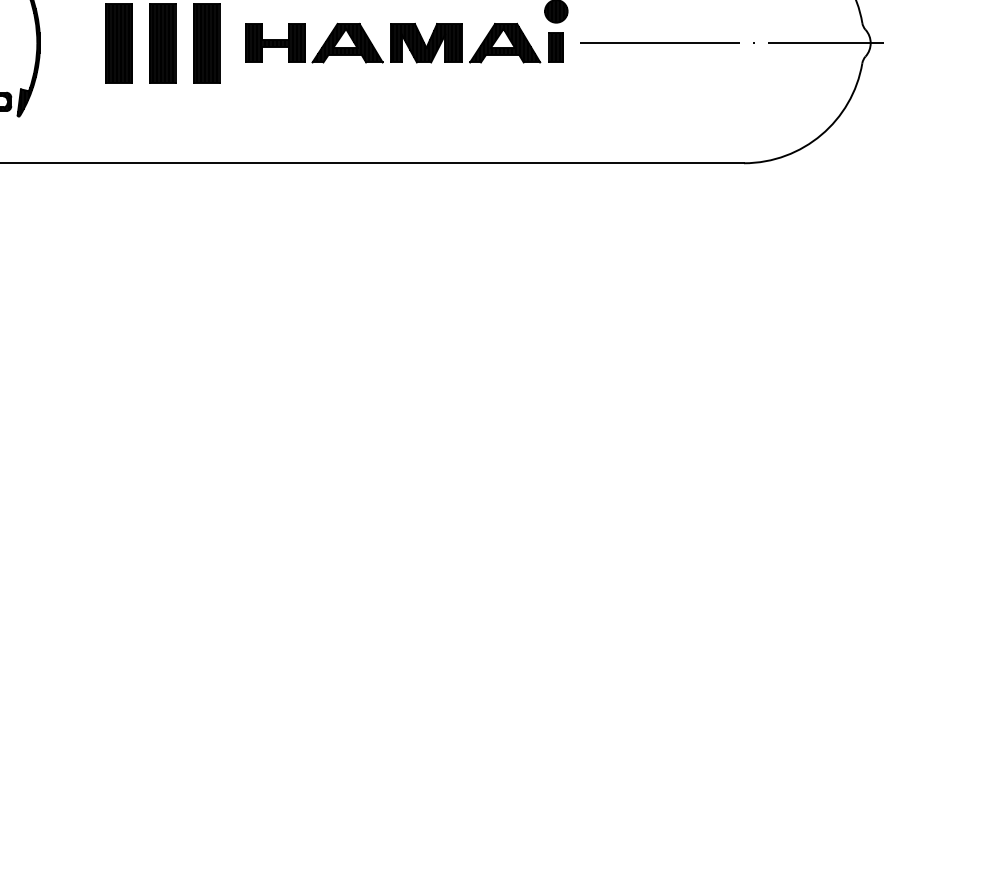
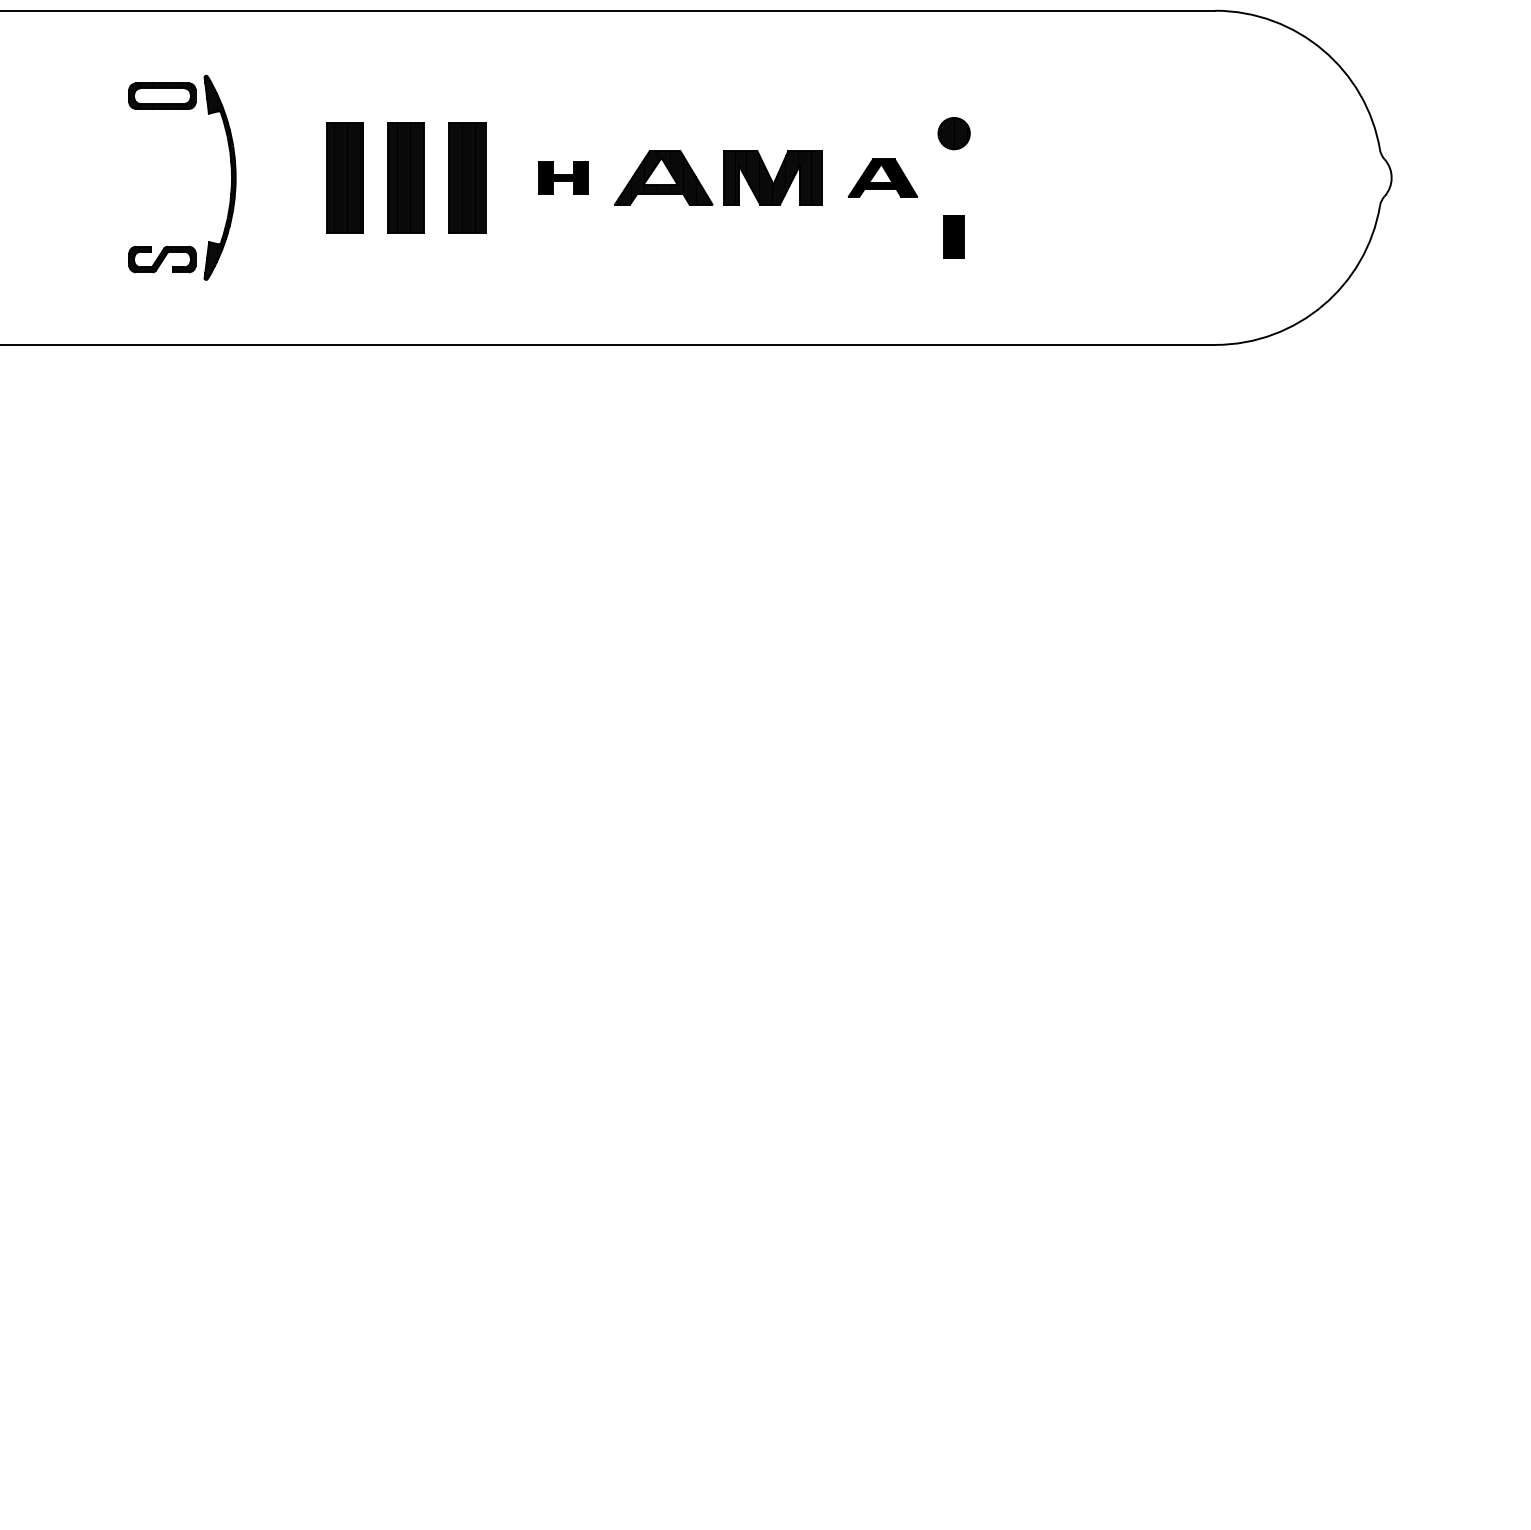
part: (275, 42) -> (563, 177), size x0.6
part: (504, 42) -> (882, 177), size x0.7
line: (731, 42) -> (1198, 177), removed
part: (555, 47) -> (953, 236), moved

